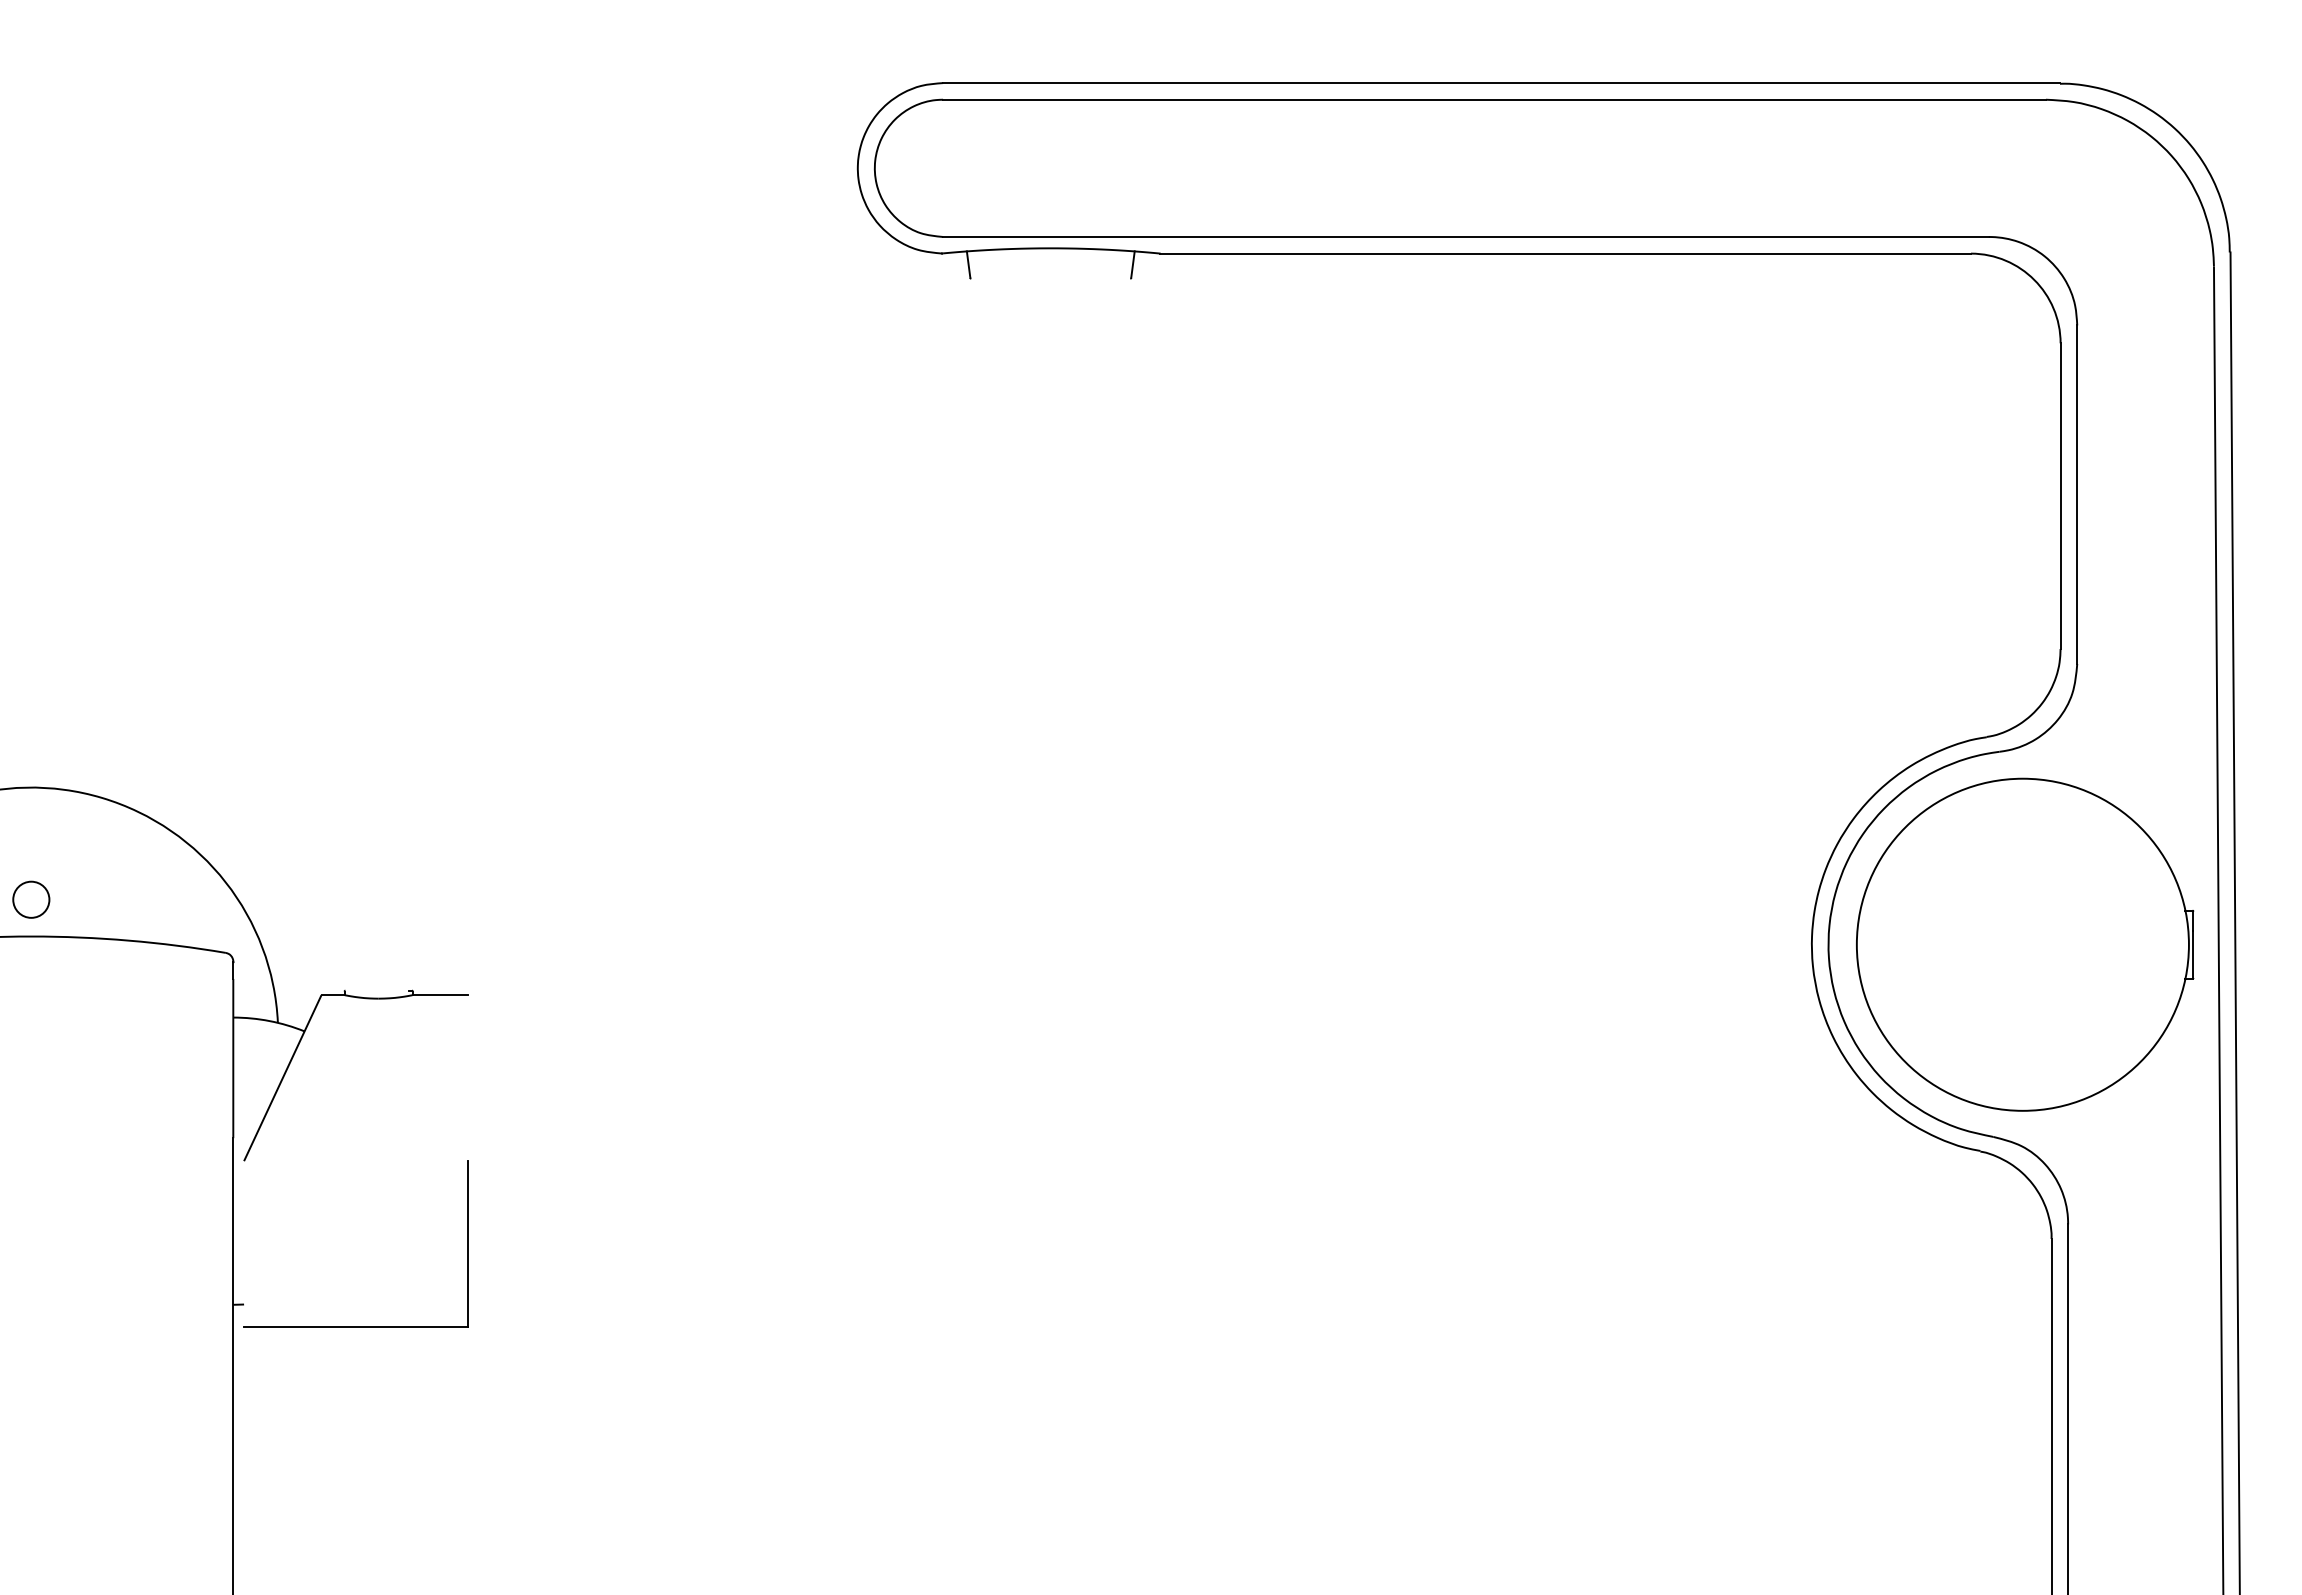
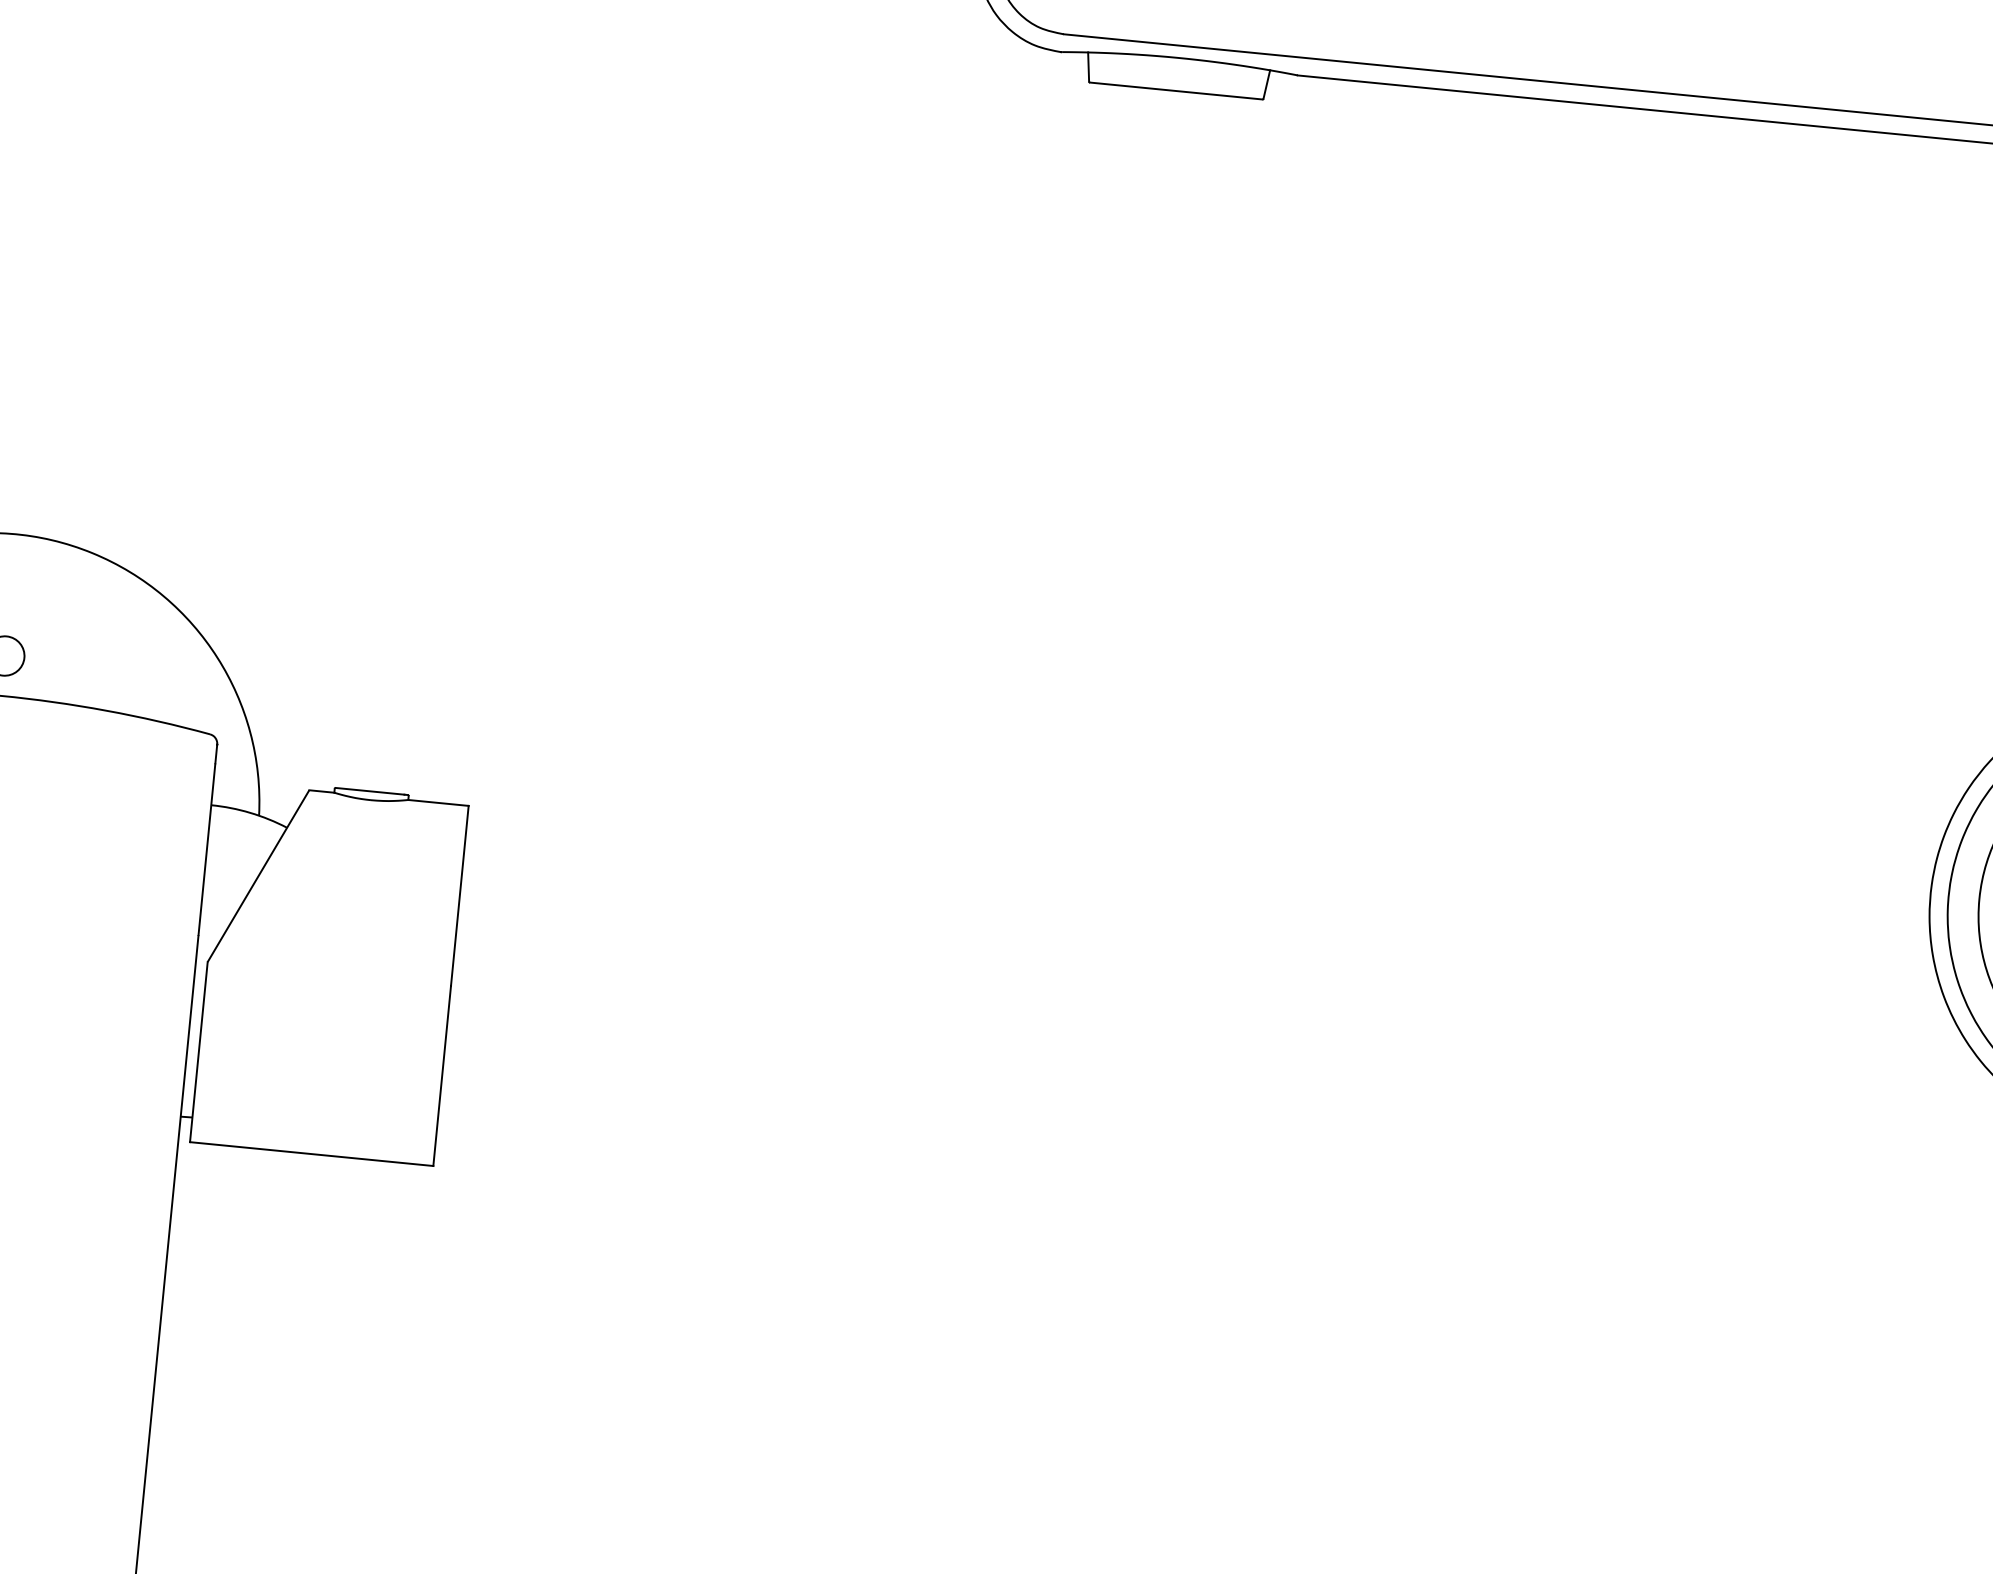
line: (1050, 278) -> (1175, 90), added
line: (376, 990) -> (369, 791), added
line: (468, 1078) -> (459, 896), added
line: (244, 1244) -> (199, 1052), added

